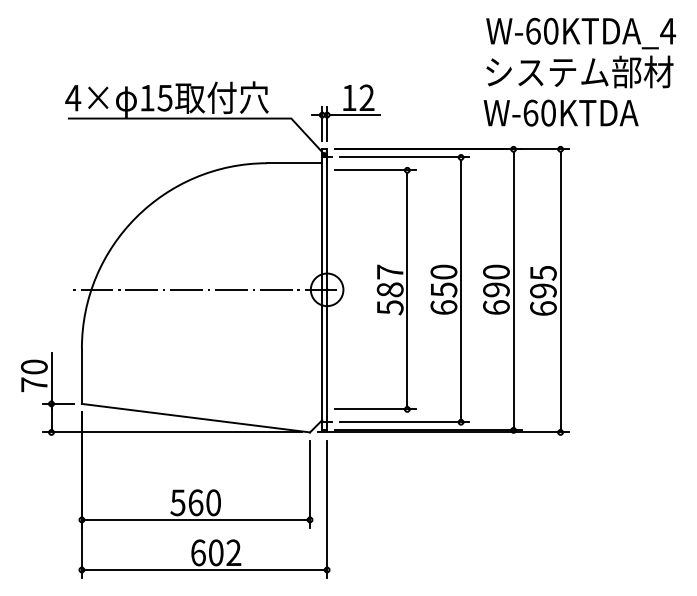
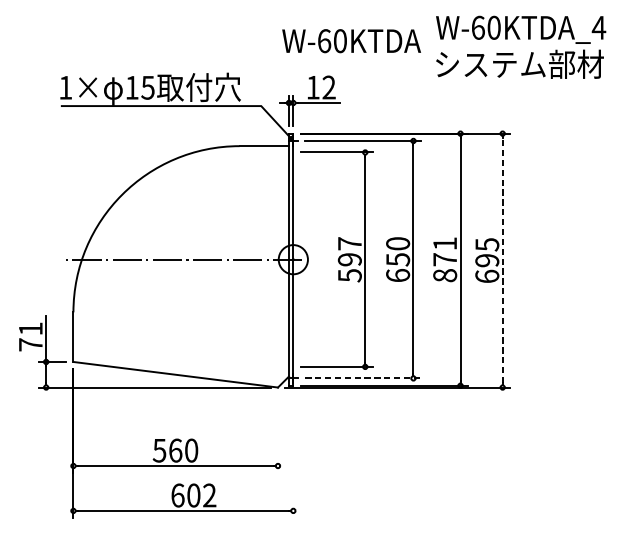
text: (73, 98) -> (65, 88), 4× -> 1×
text: (560, 112) -> (351, 40), moved
text: (389, 289) -> (349, 259), 587 -> 597
text: (496, 289) -> (445, 259), 690 -> 871
line: (560, 290) -> (502, 260), solid -> dashed
text: (34, 366) -> (30, 328), 70 -> 71
line: (405, 422) -> (363, 378), solid -> dashed
line: (310, 484) -> (278, 434), removed
line: (327, 509) -> (293, 456), removed

